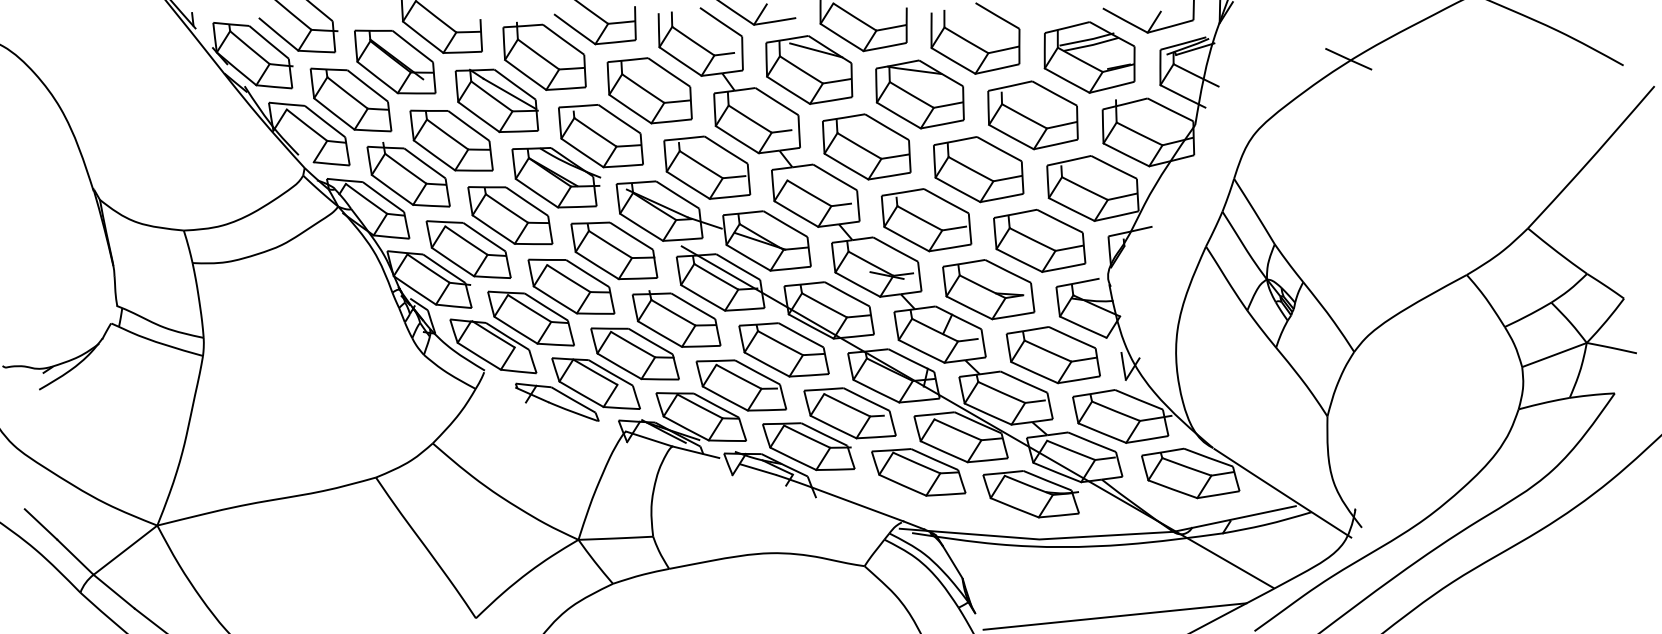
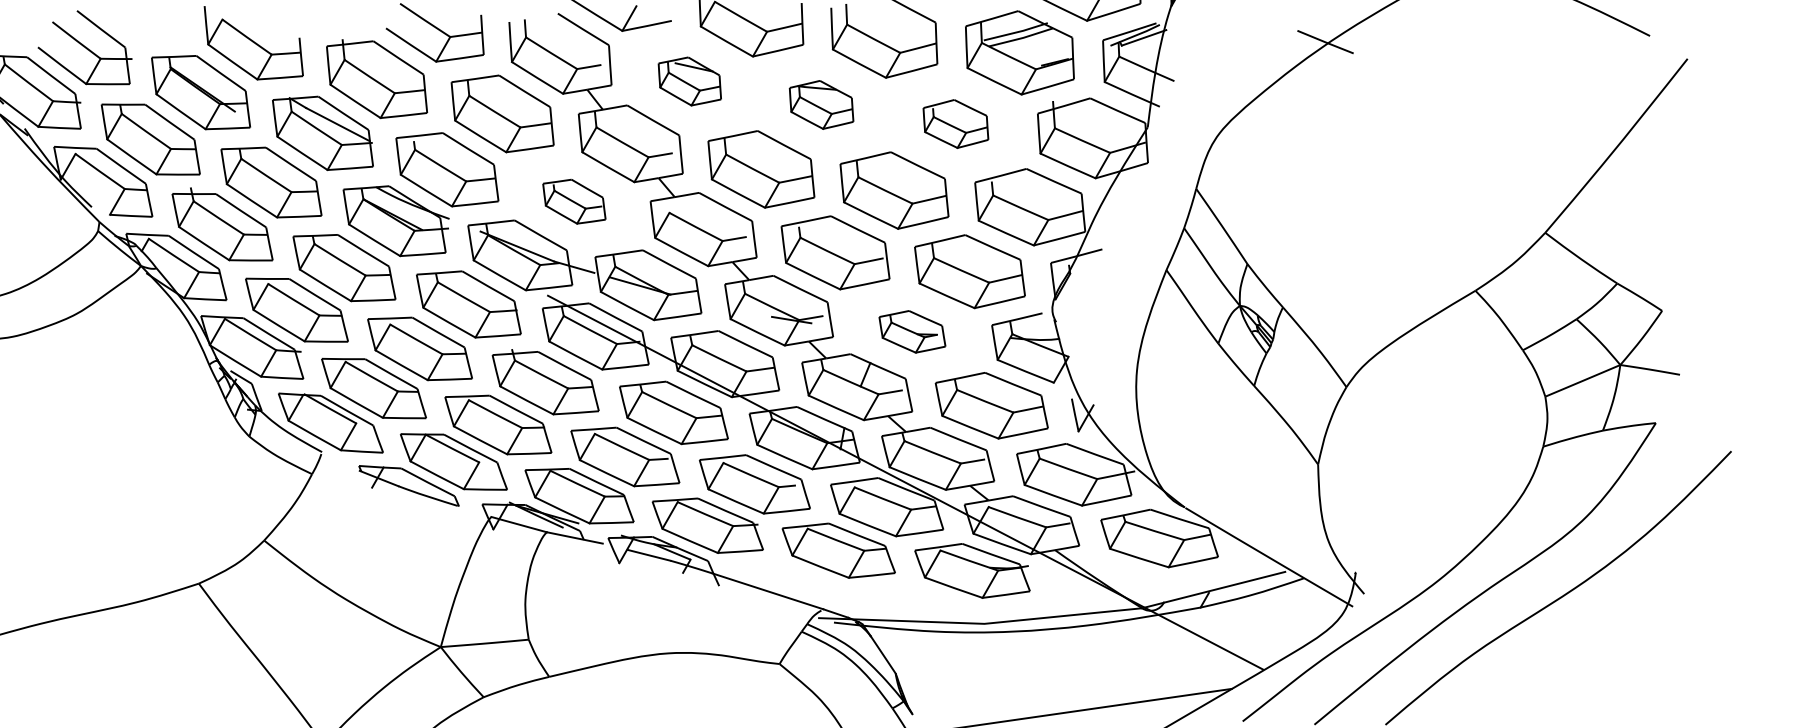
part: (809, 69) -> (690, 80), size x0.6
part: (919, 94) -> (821, 104), size x0.6
part: (1032, 115) -> (955, 124), size x0.6
part: (707, 167) -> (574, 201), size x0.6
part: (988, 289) -> (912, 331), size x0.6

